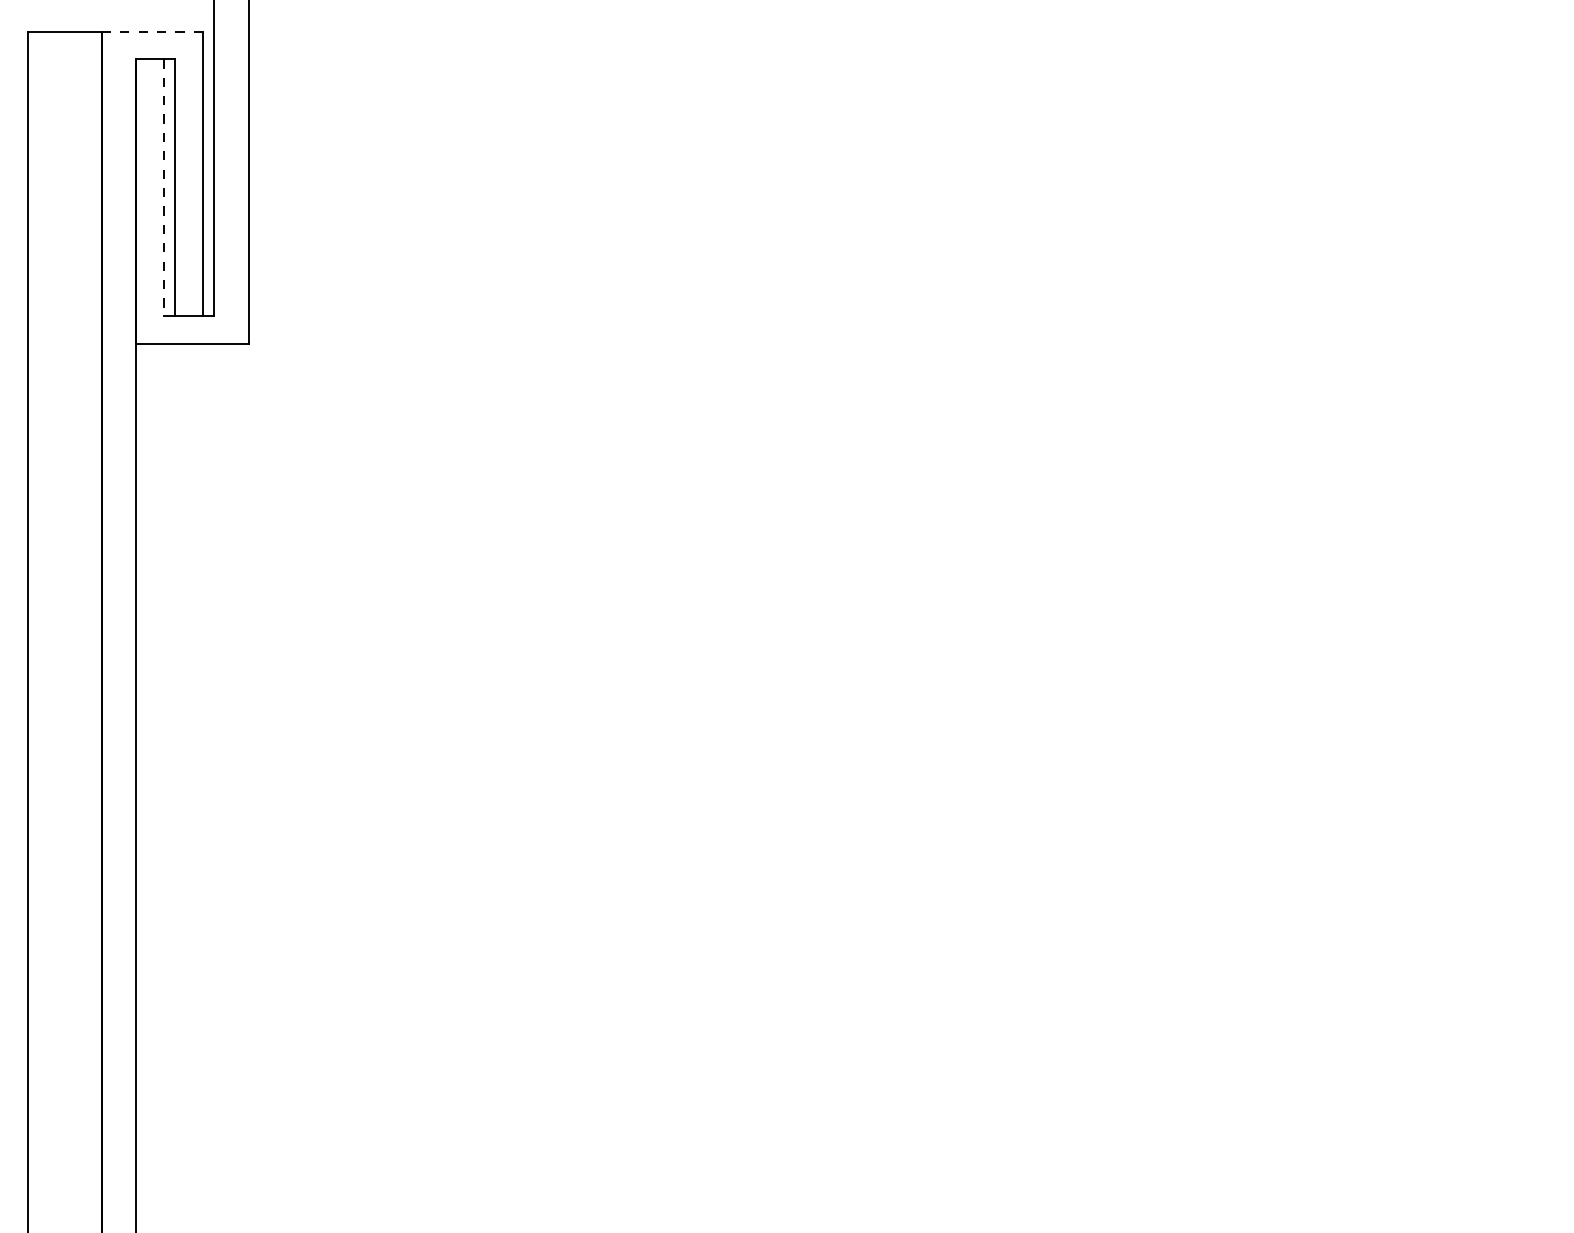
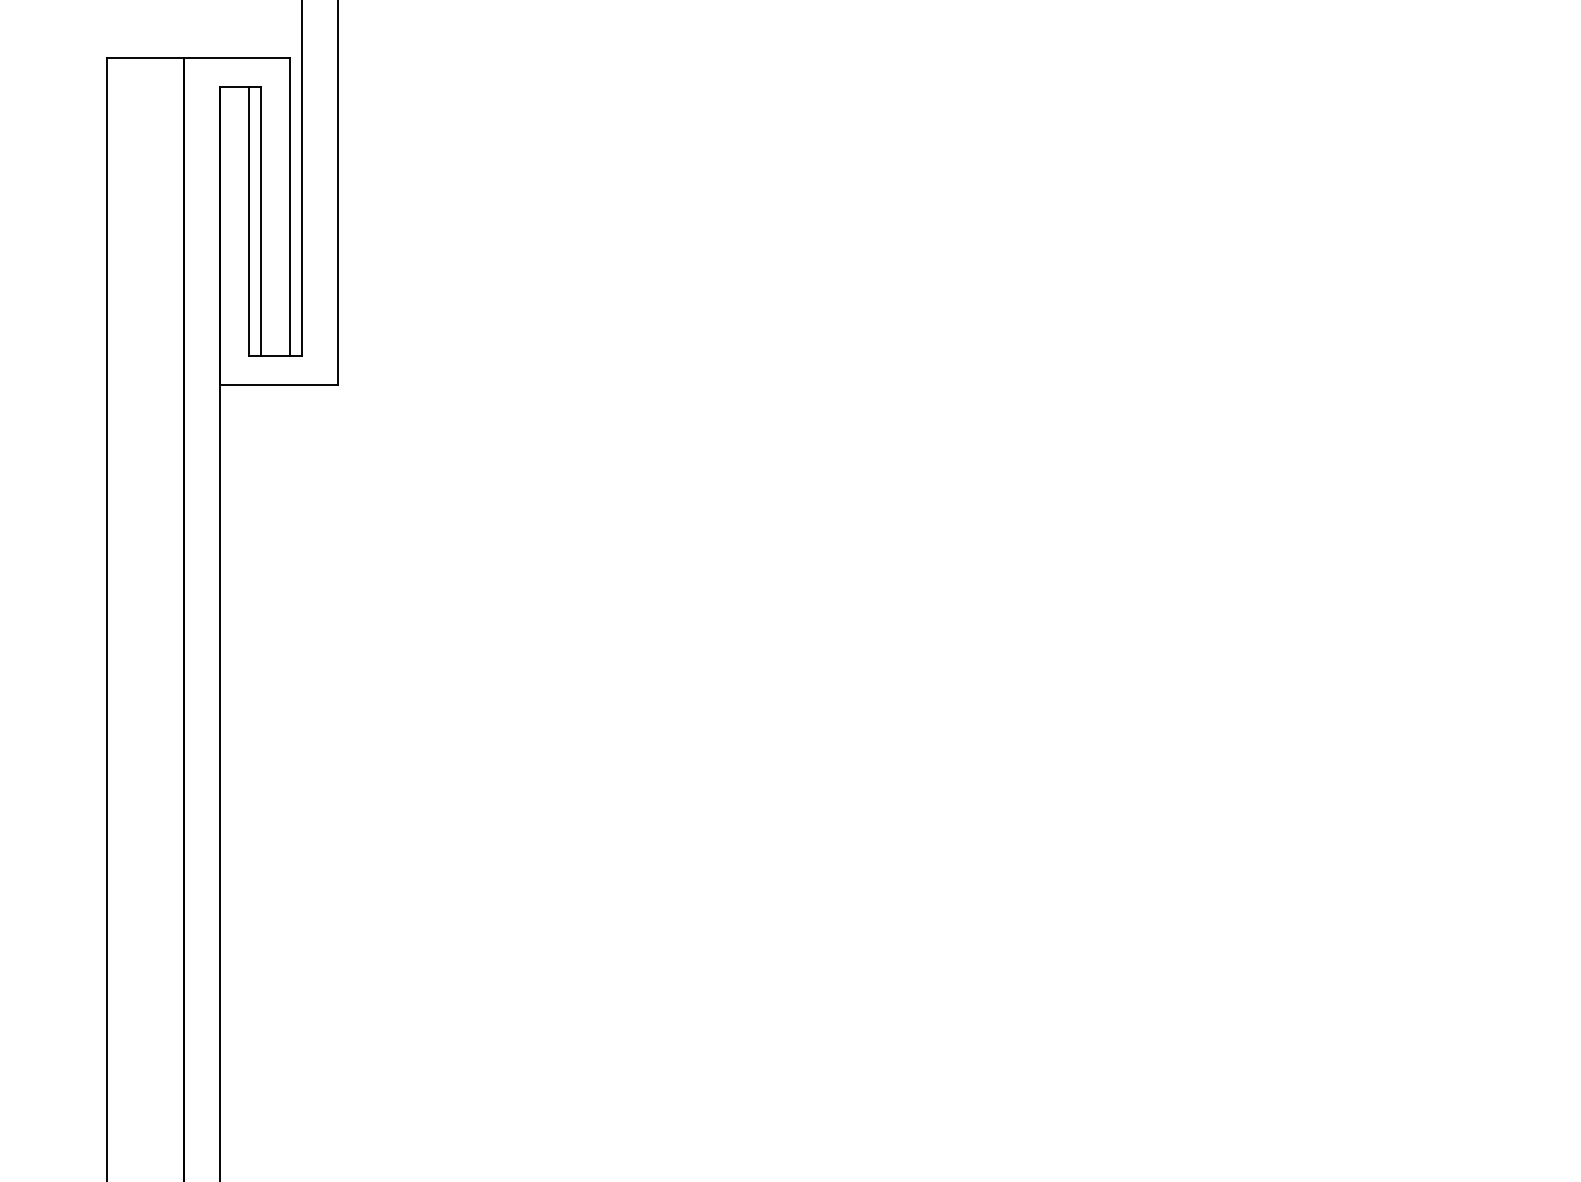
line: (152, 31) -> (237, 58), dashed -> solid
line: (163, 187) -> (248, 221), dashed -> solid

